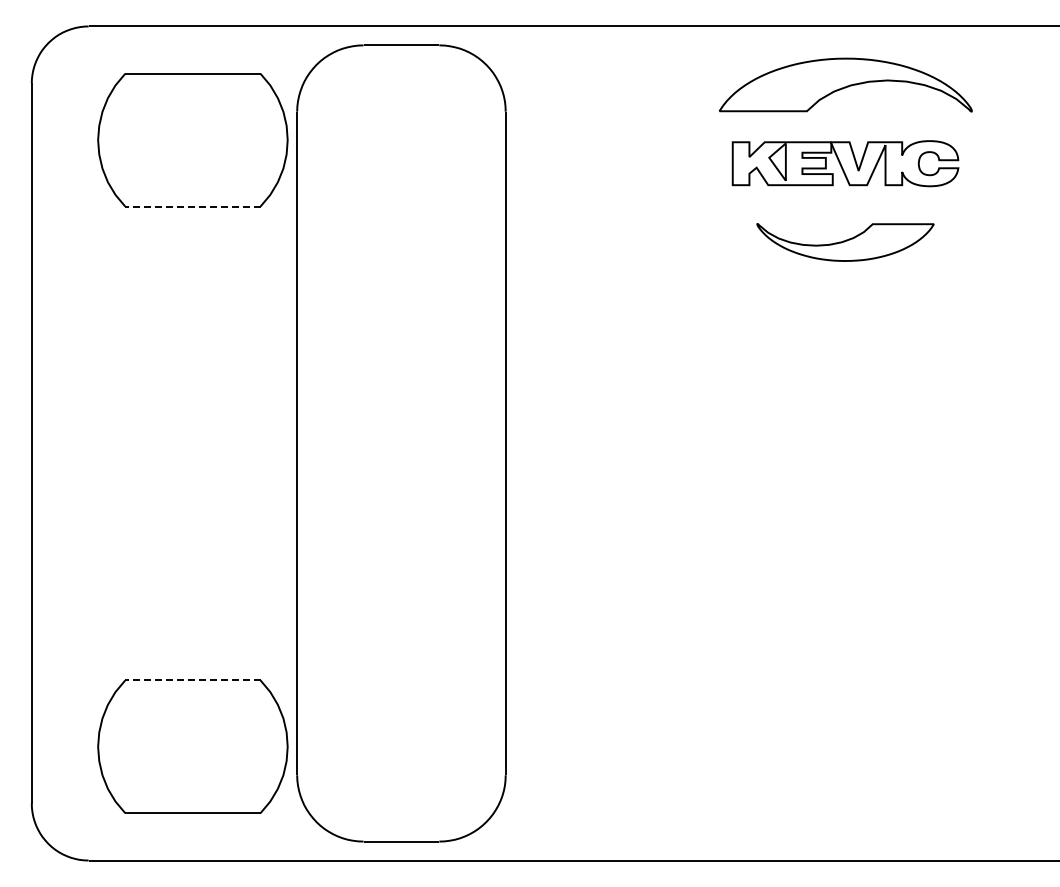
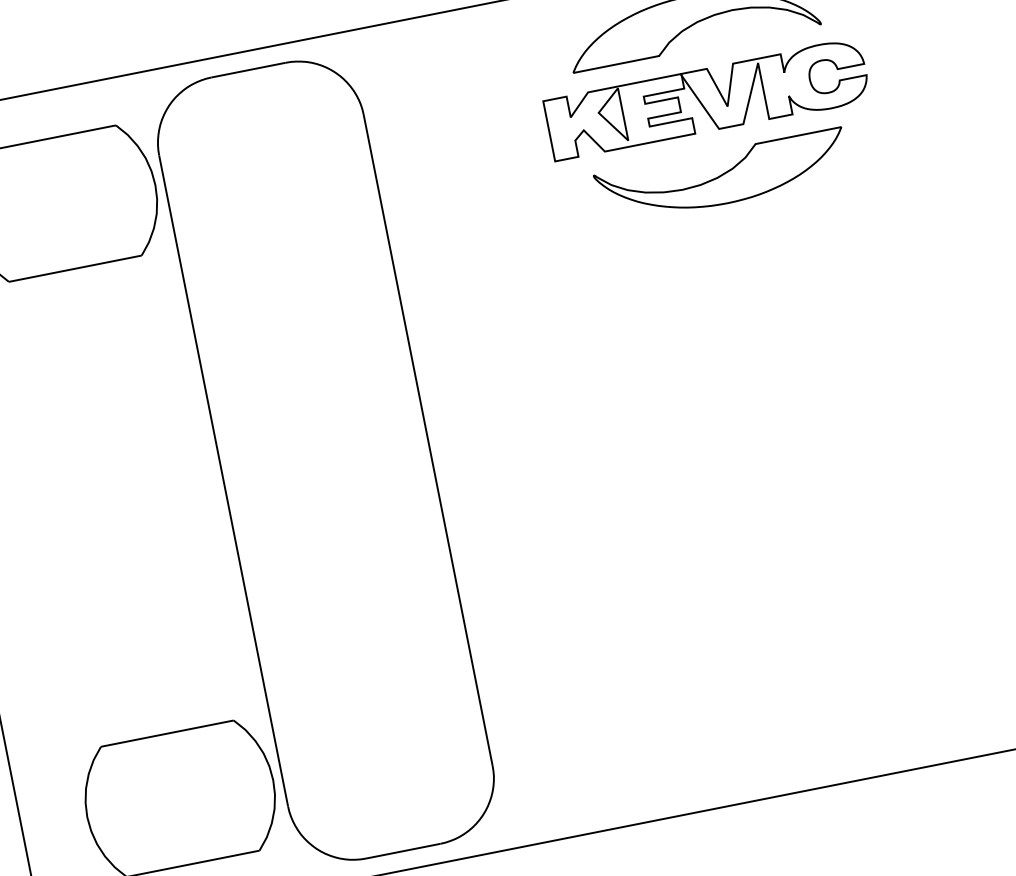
part: (845, 163) -> (707, 99), size x1.43
line: (192, 206) -> (74, 268), dashed -> solid
part: (845, 242) -> (722, 177), size x1.43
line: (192, 680) -> (166, 733), dashed -> solid

